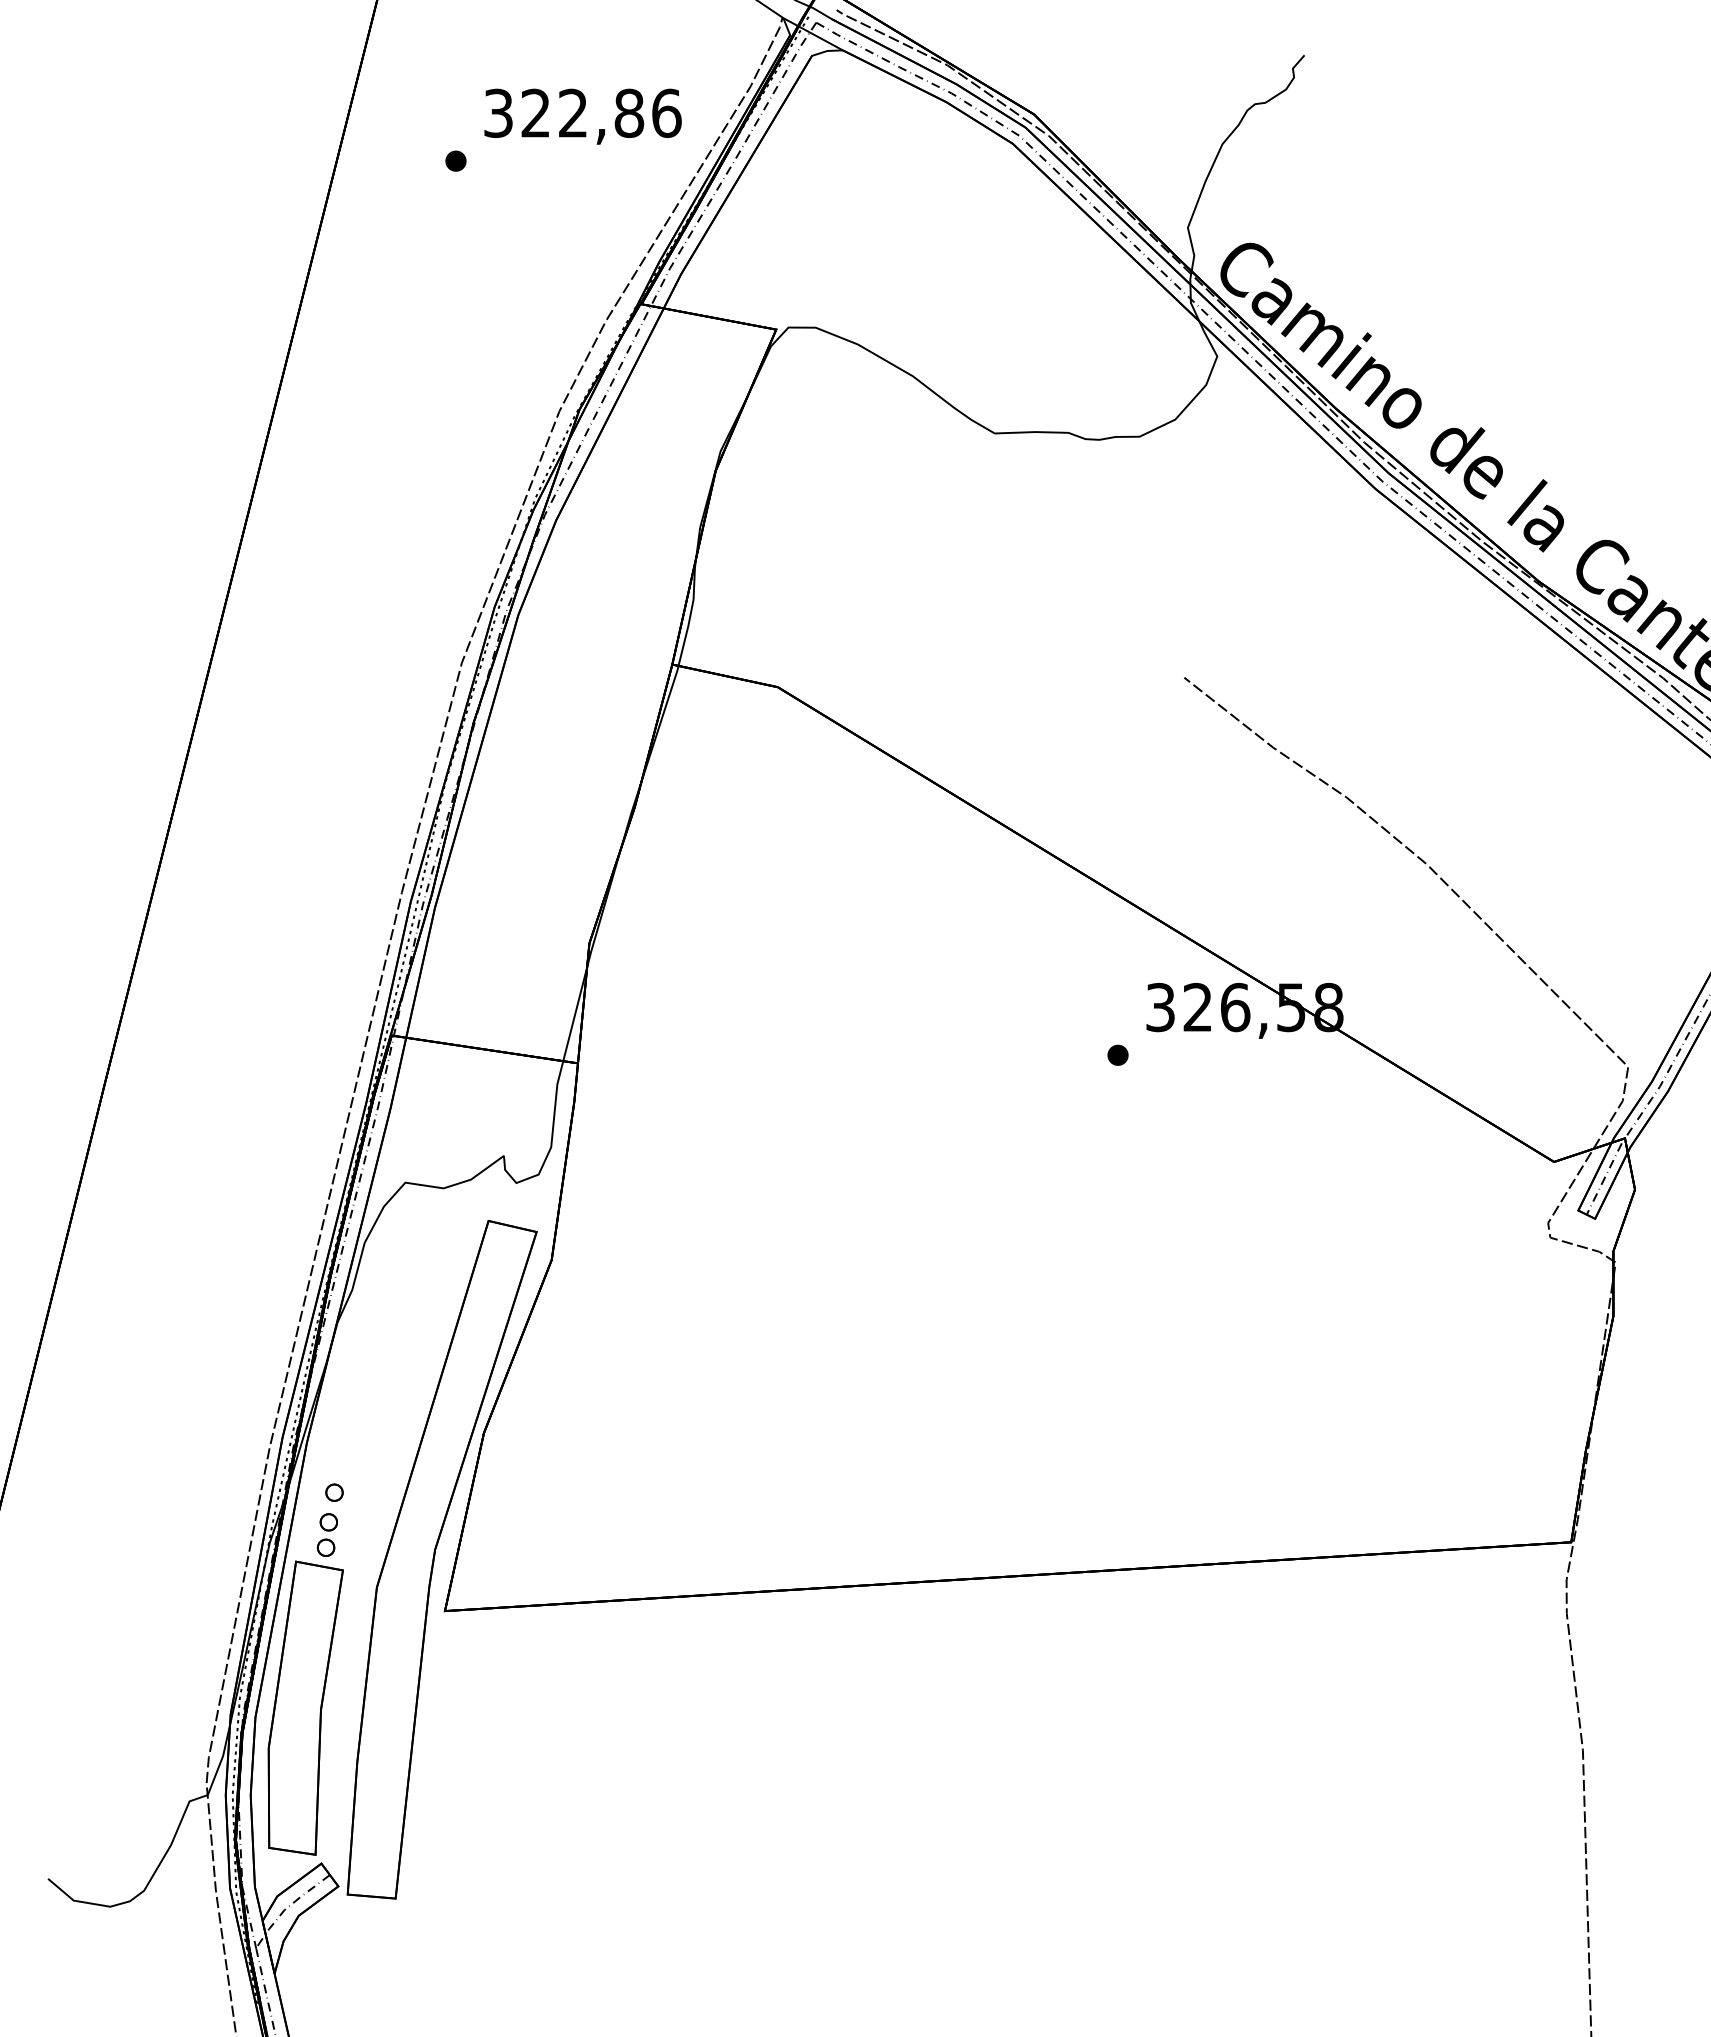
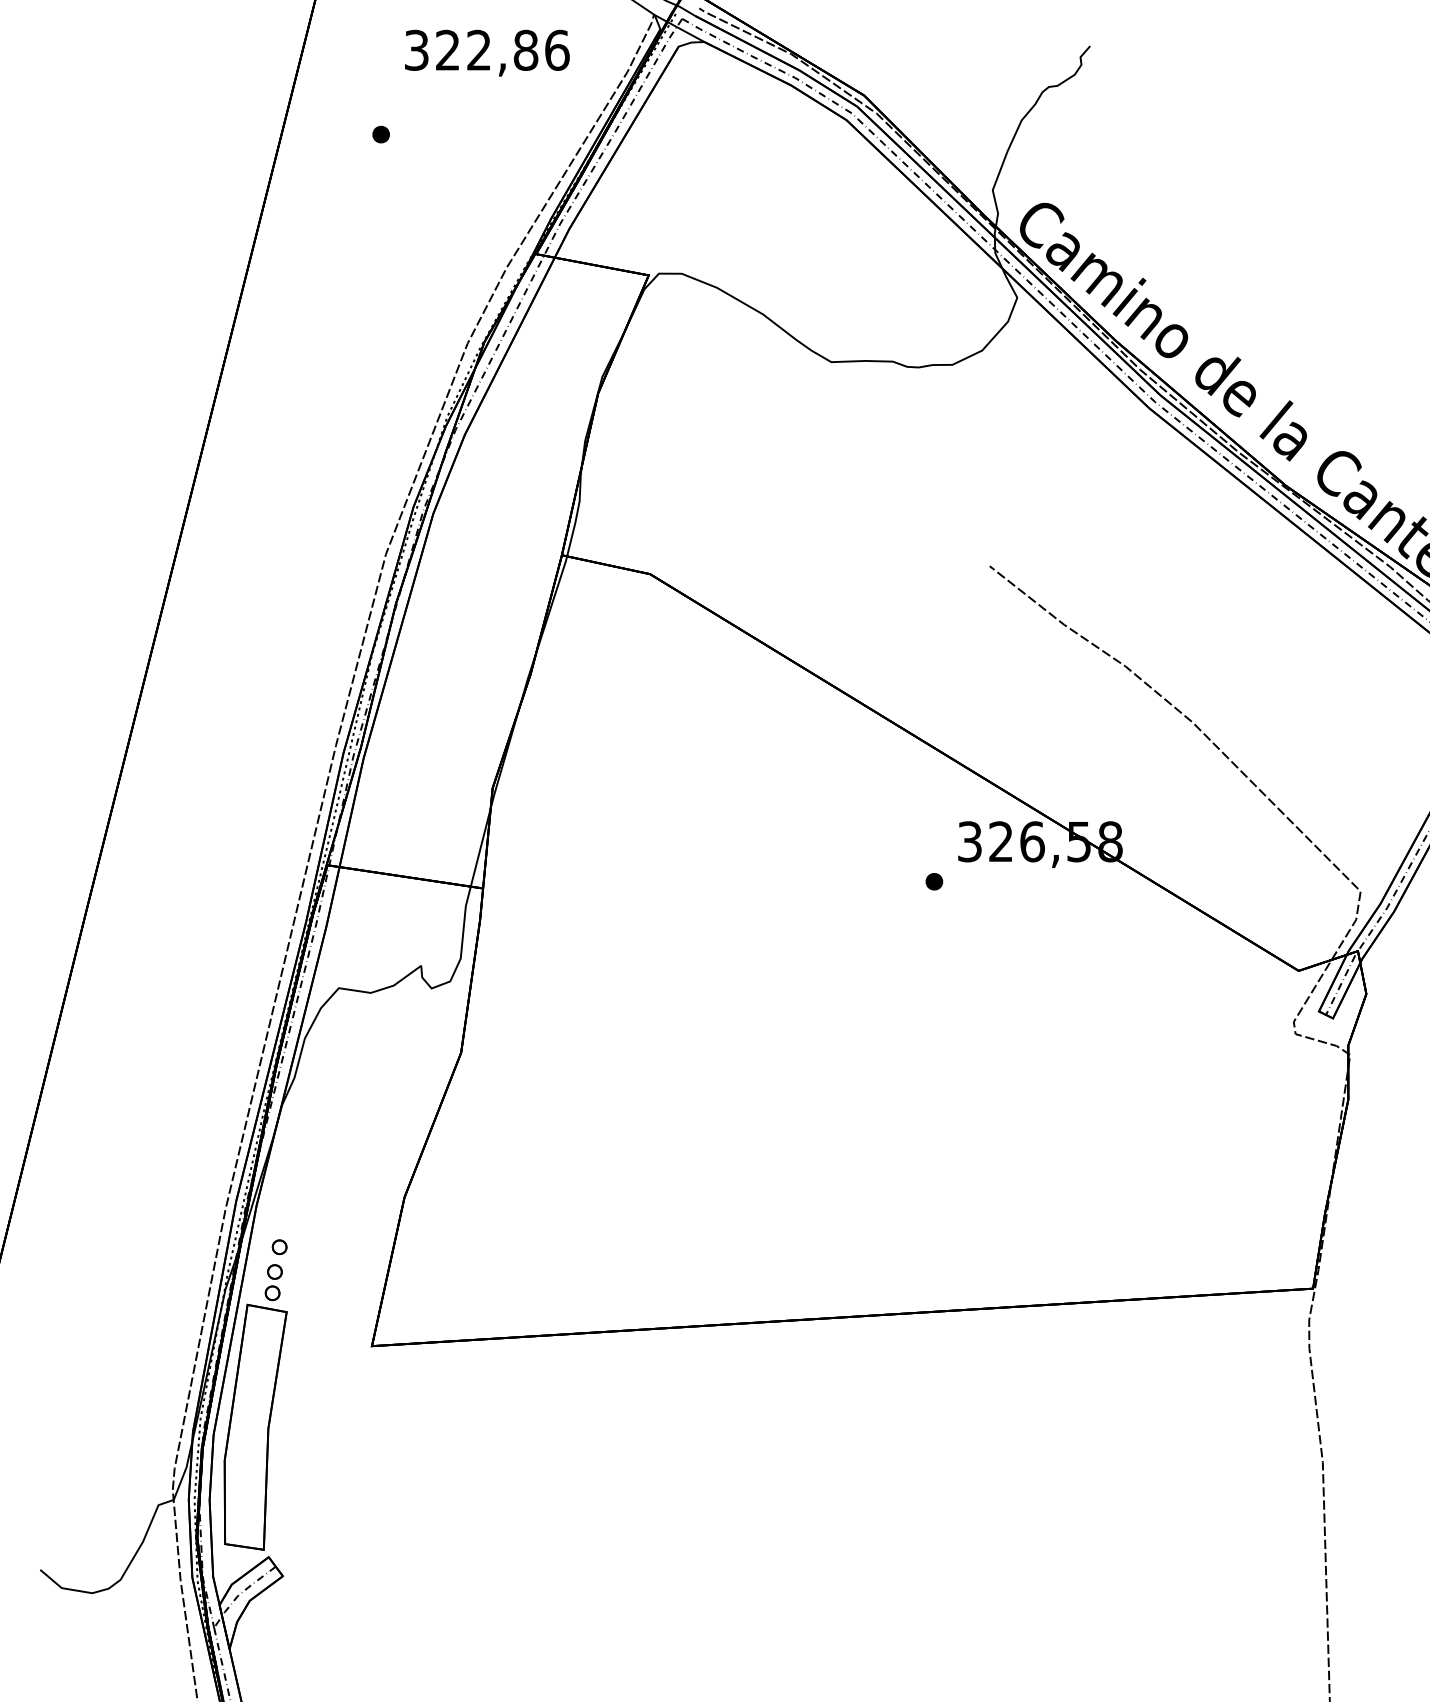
text: (582, 116) -> (486, 53), moved
part: (435, 1556) -> (364, 1300), removed

